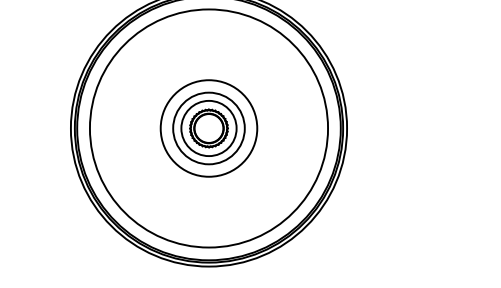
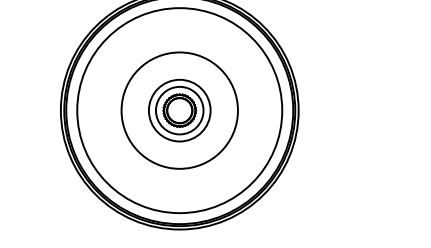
circle: (208, 128) -> (179, 110), size x1.4

